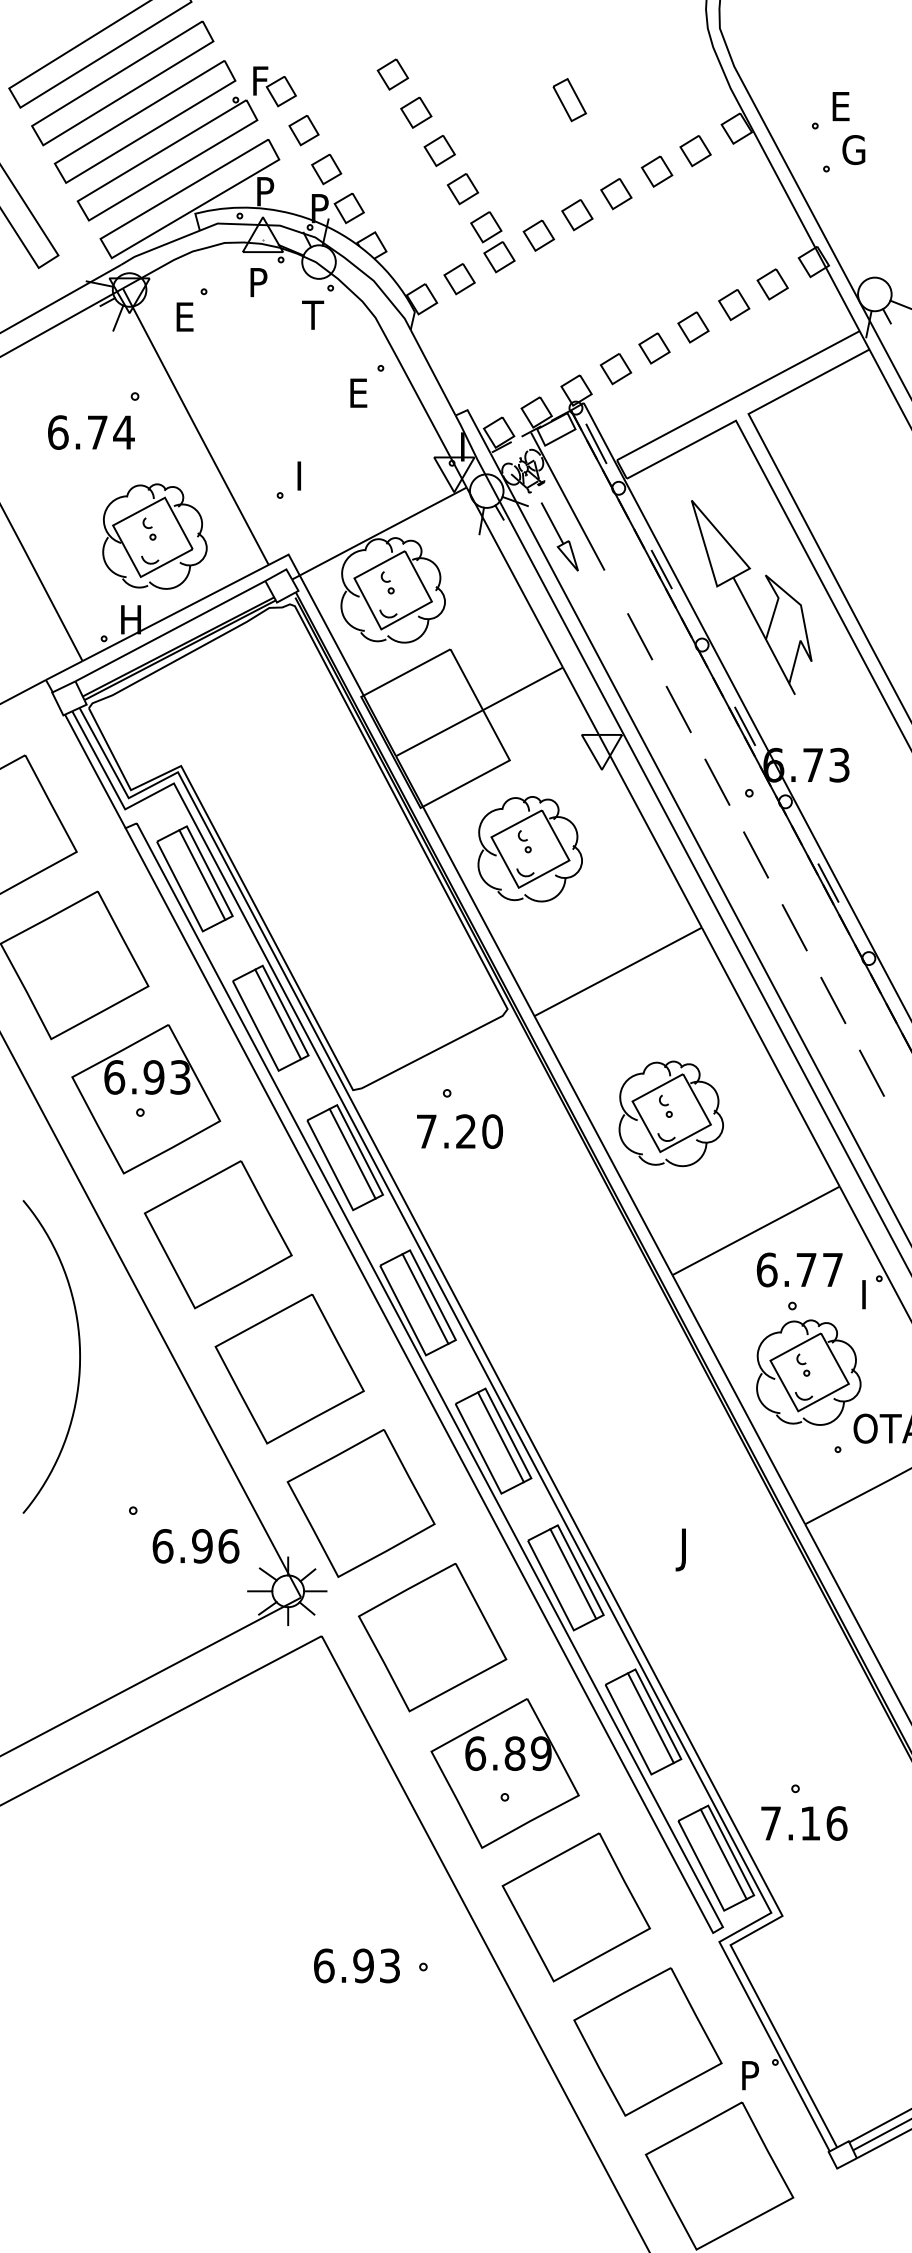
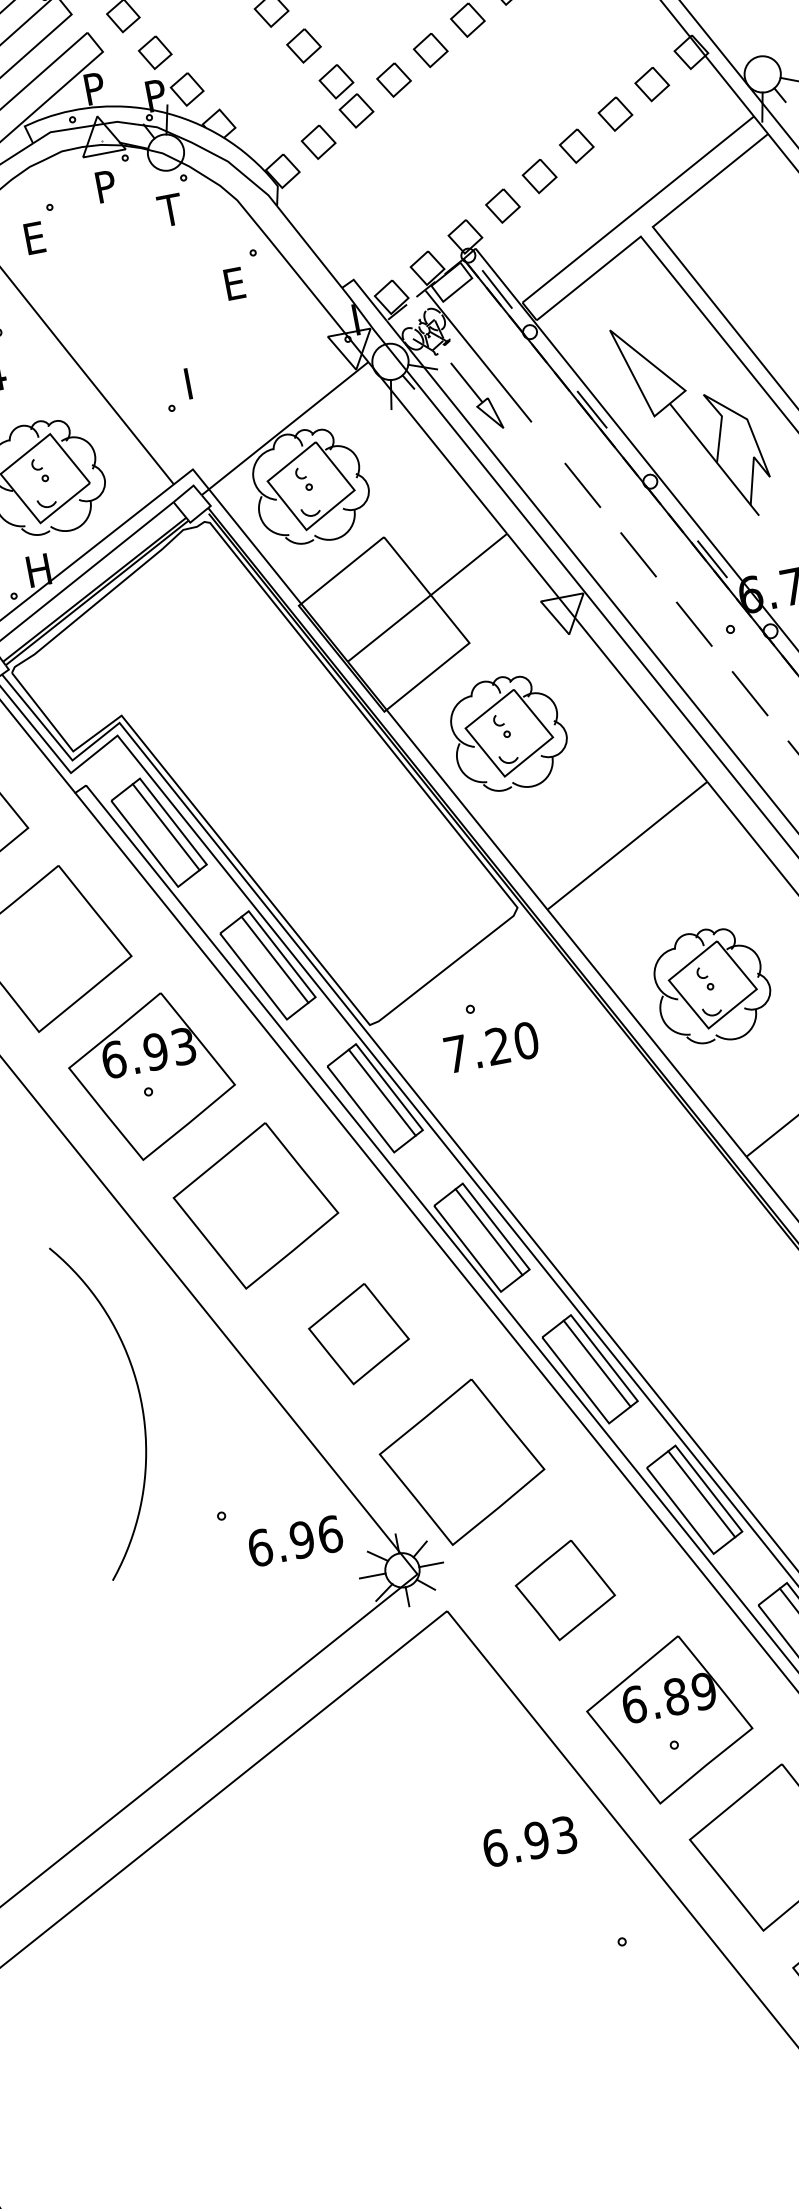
curve: (79, 1356) -> (140, 1402), moved
part: (289, 1368) -> (358, 1333), size x0.6
part: (432, 1637) -> (565, 1590), size x0.6
text: (356, 1965) -> (529, 1841), moved

